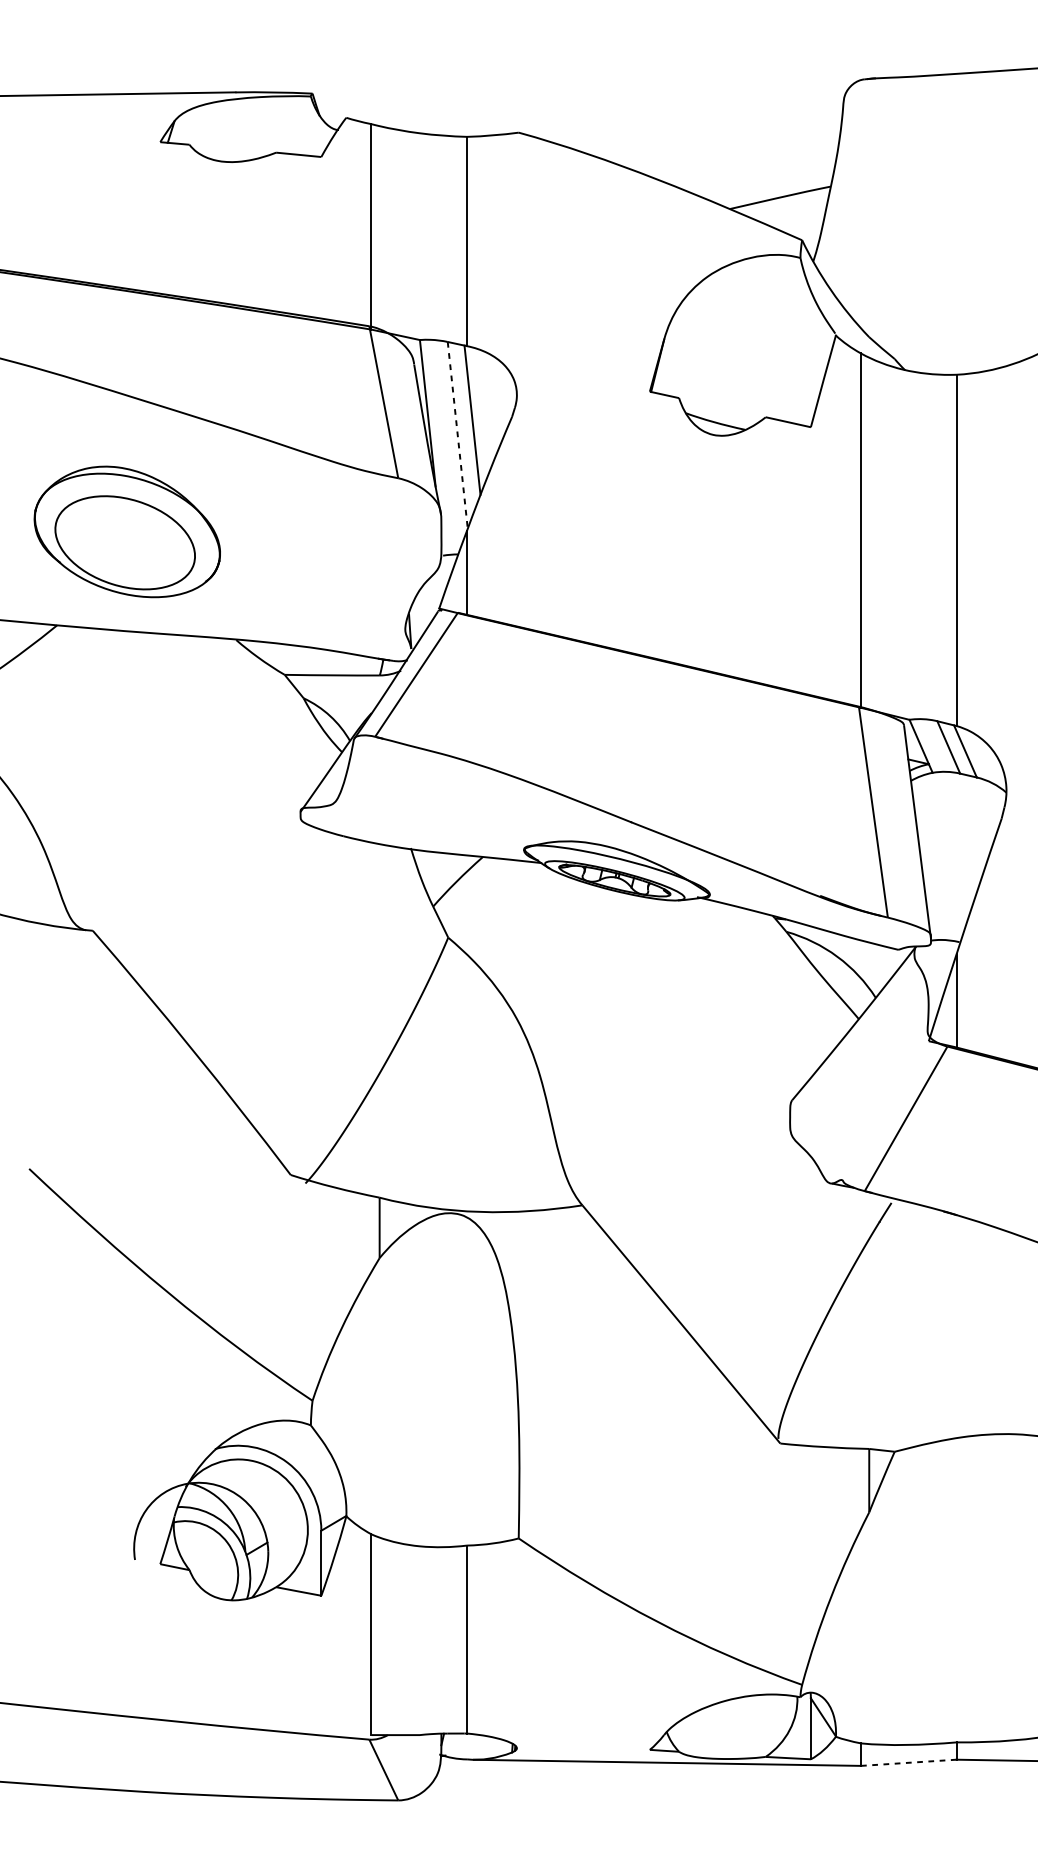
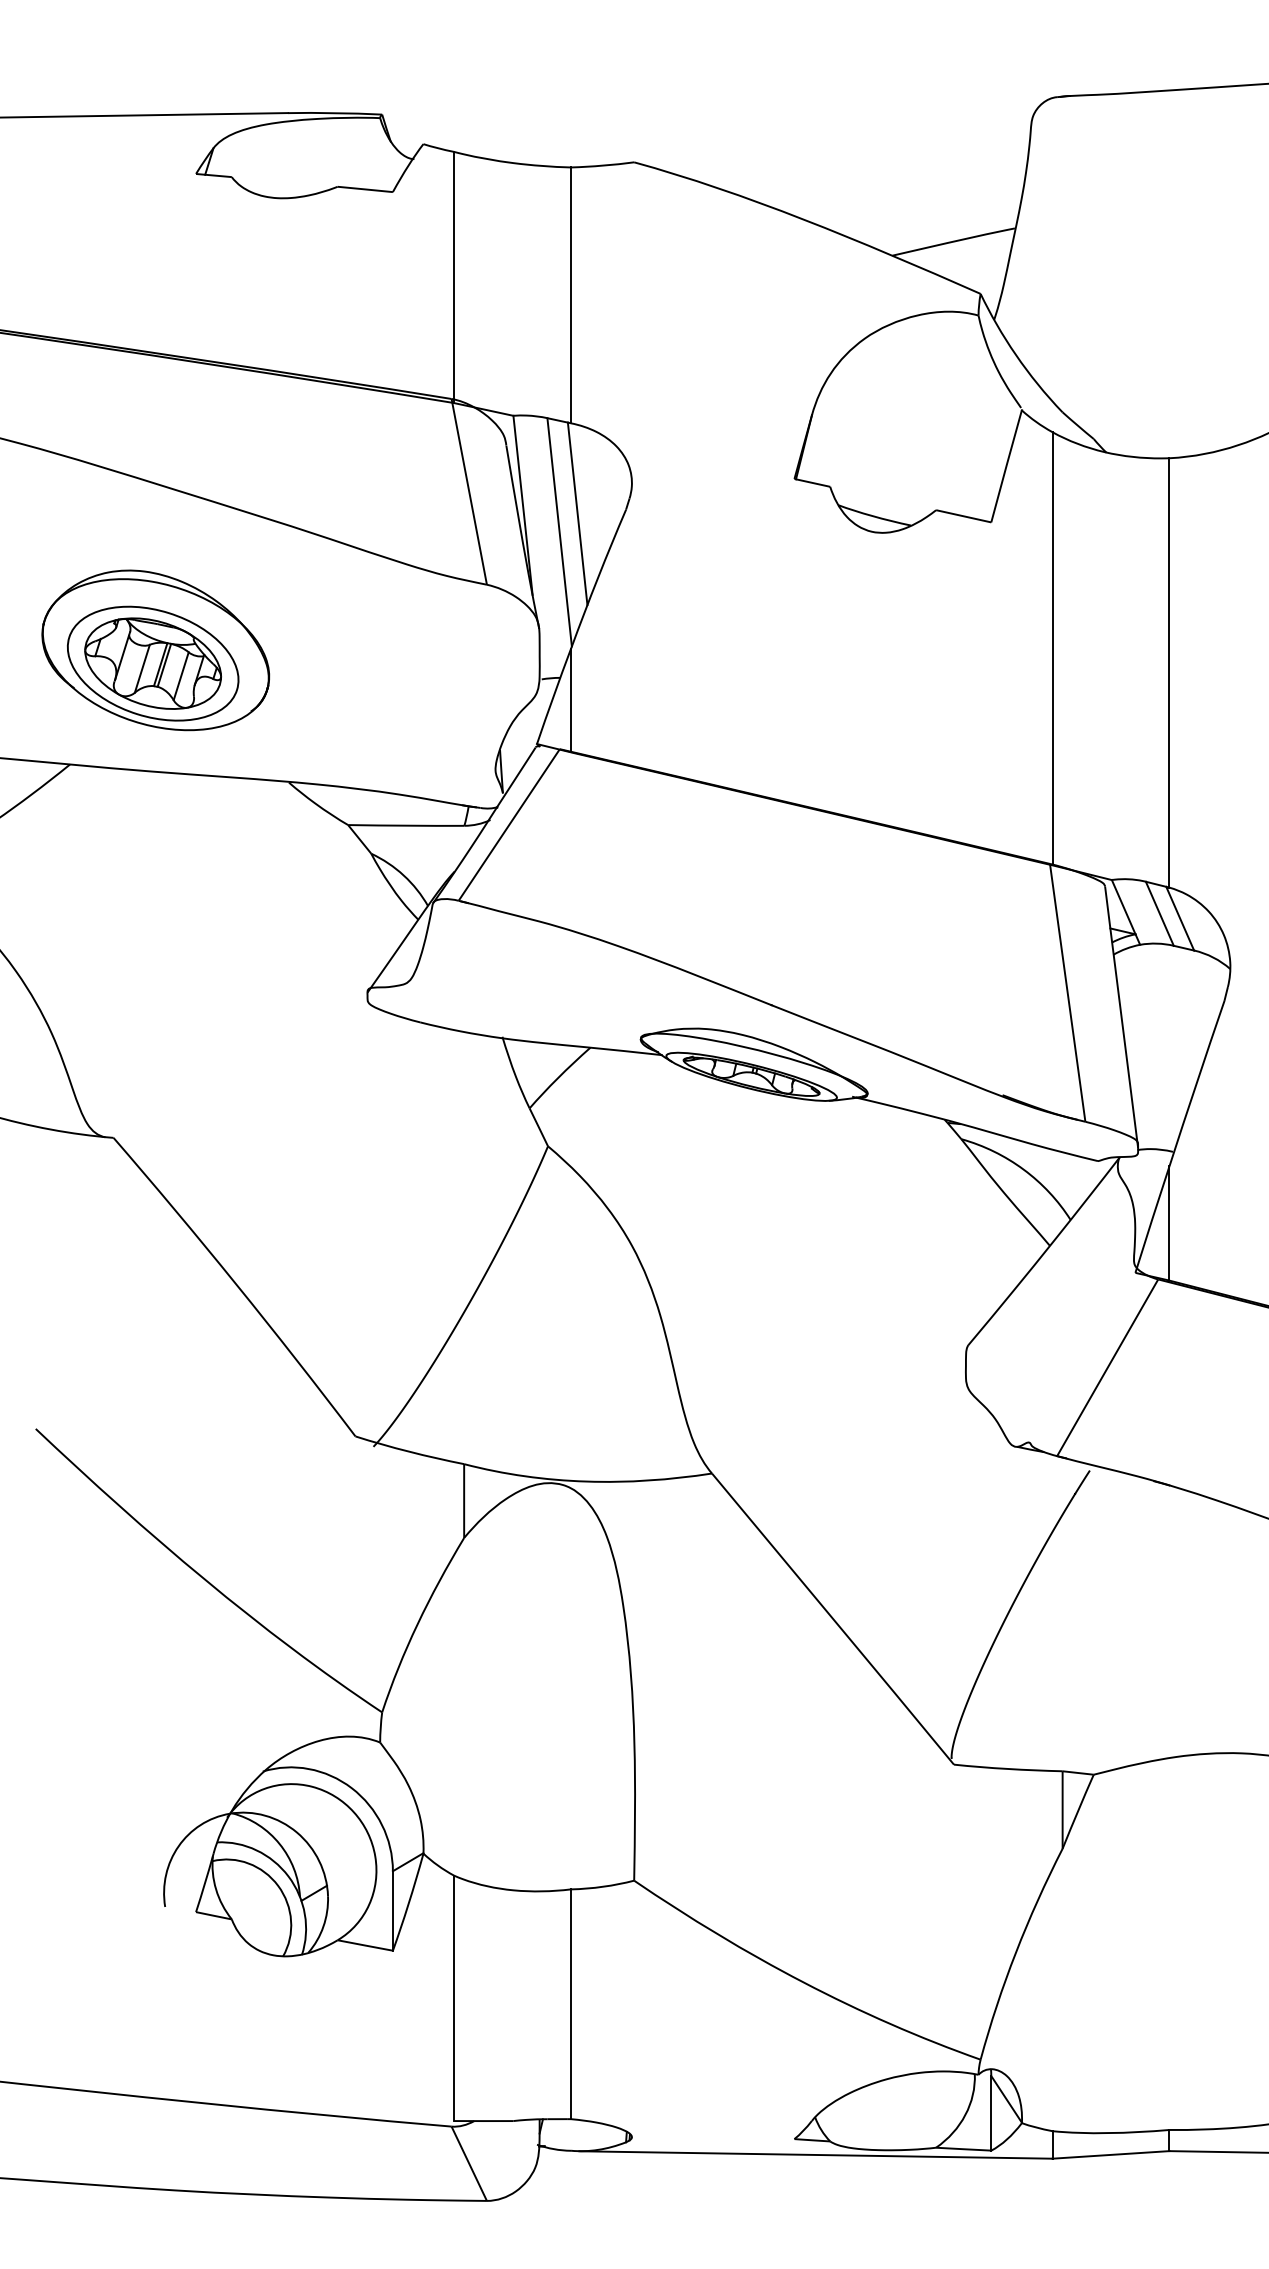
line: (457, 435) -> (559, 532), dashed -> solid
part: (124, 542) -> (152, 663), added
line: (909, 1762) -> (1111, 2154), dashed -> solid

